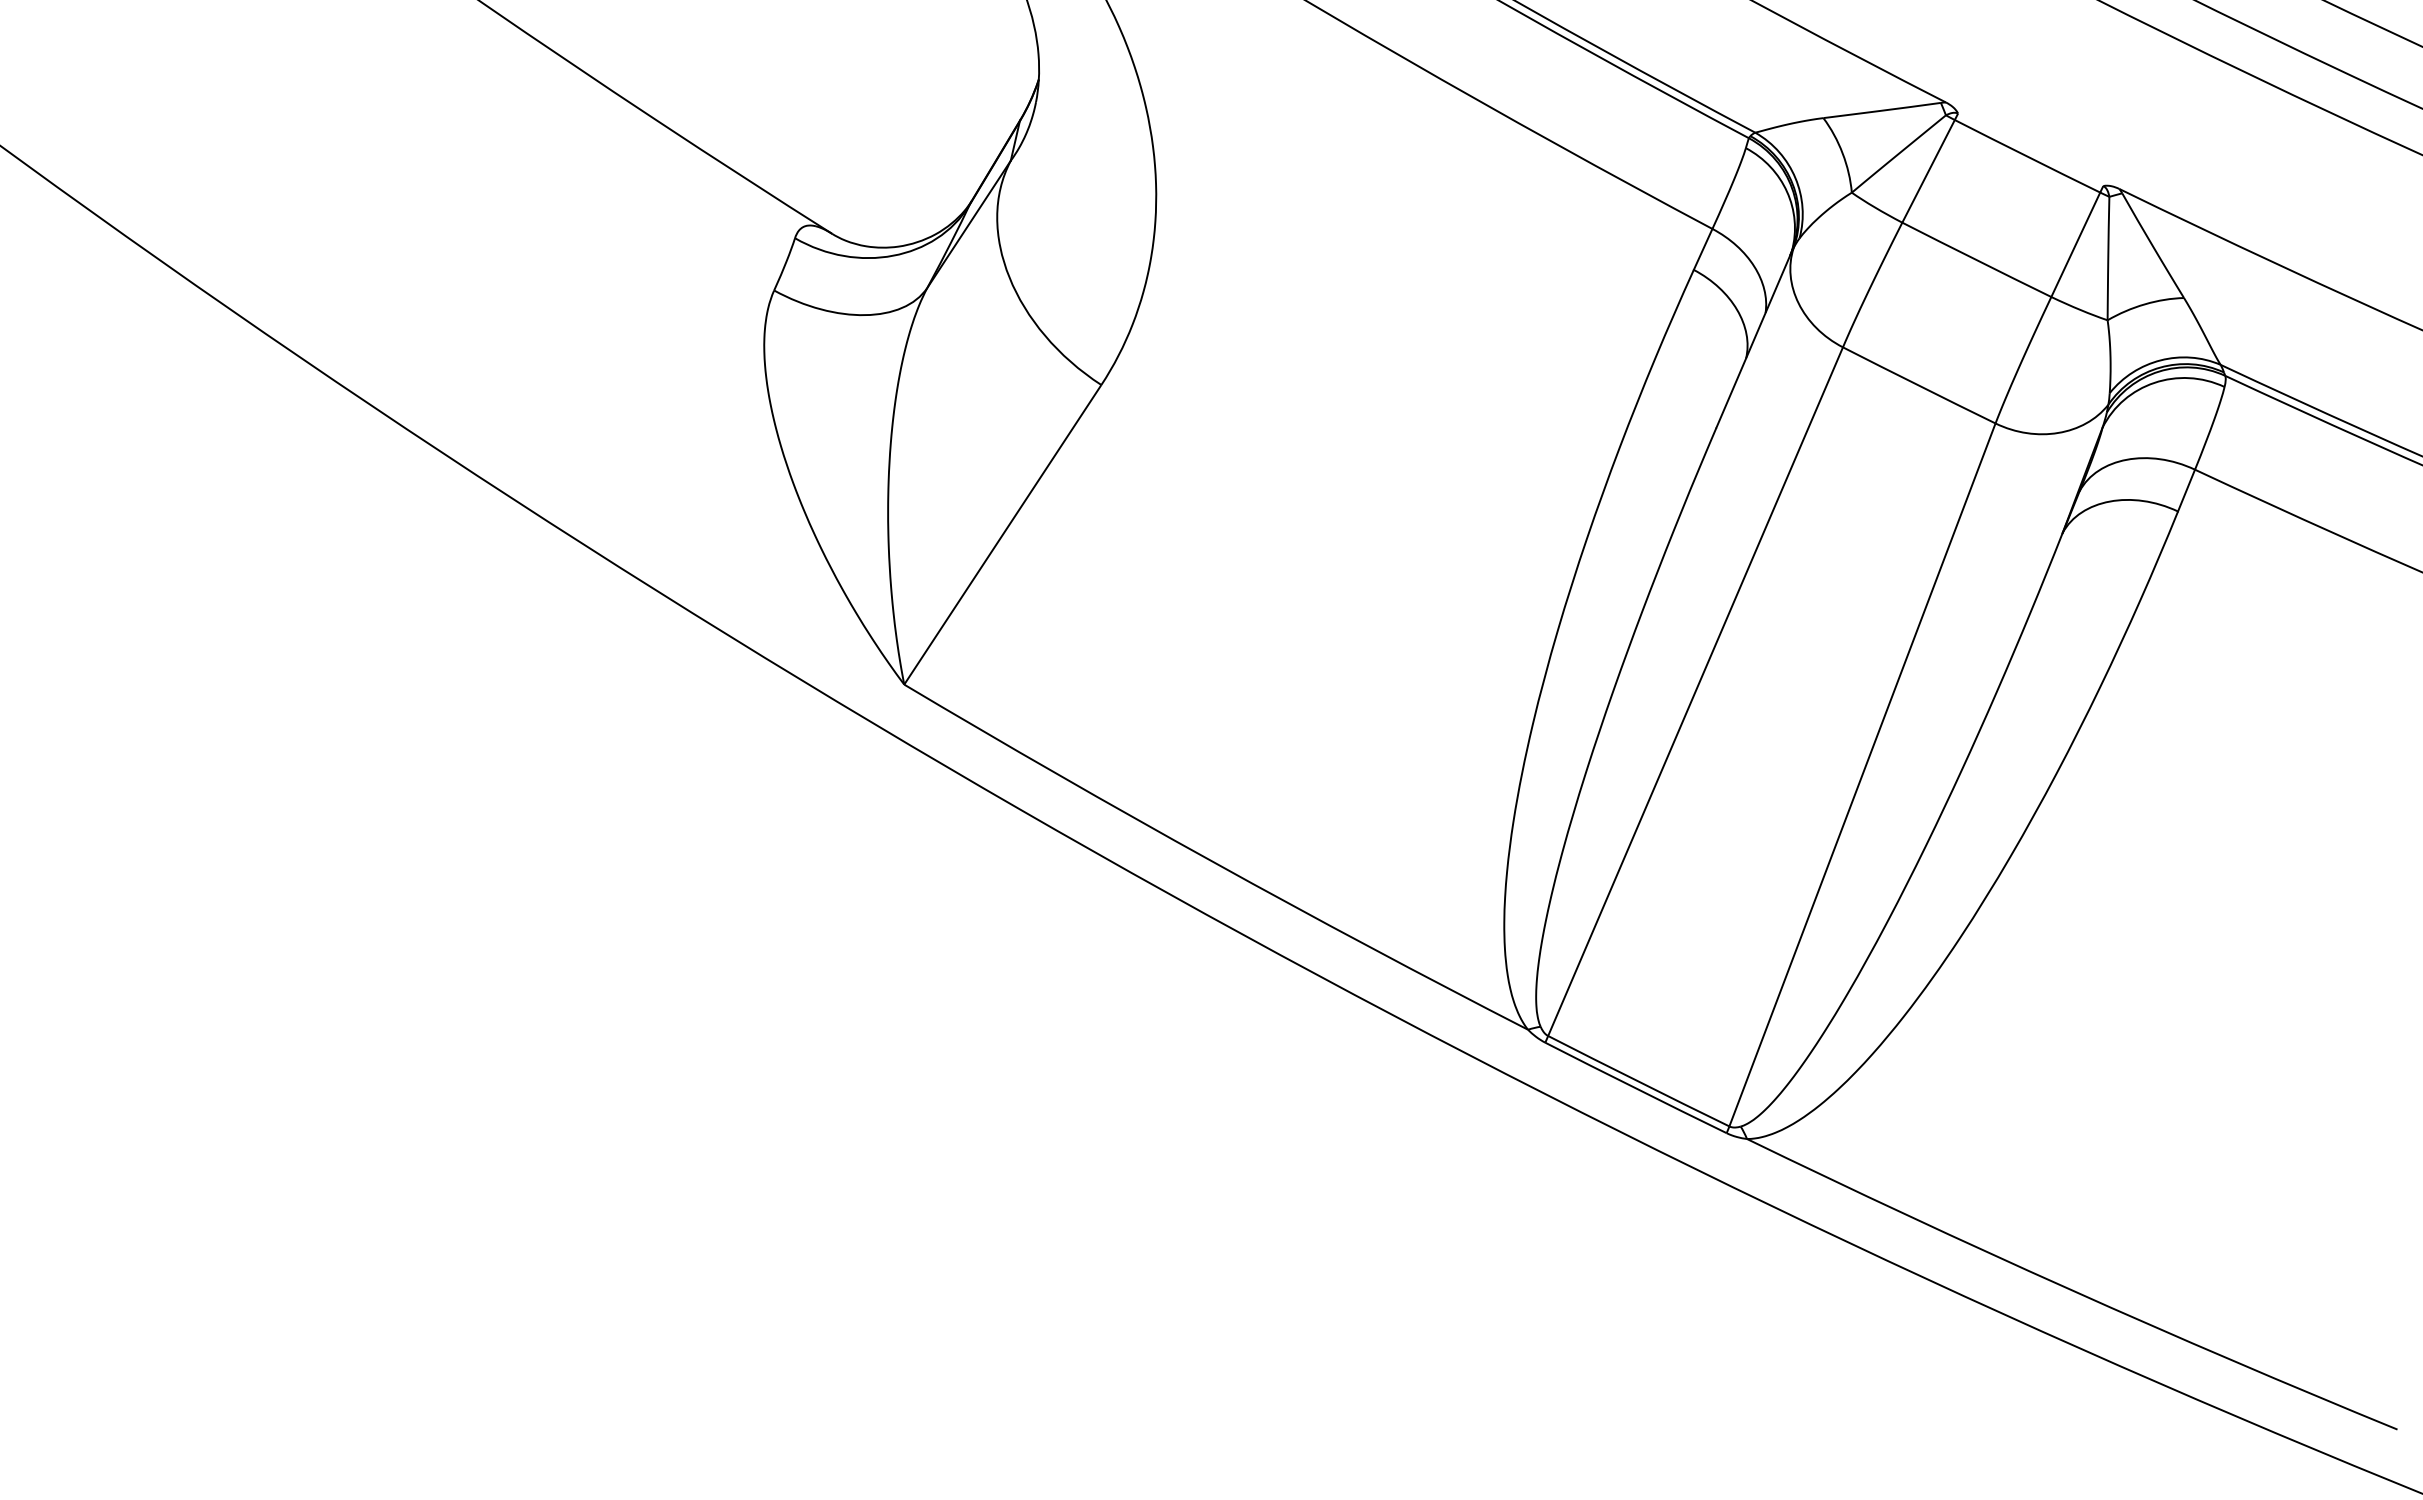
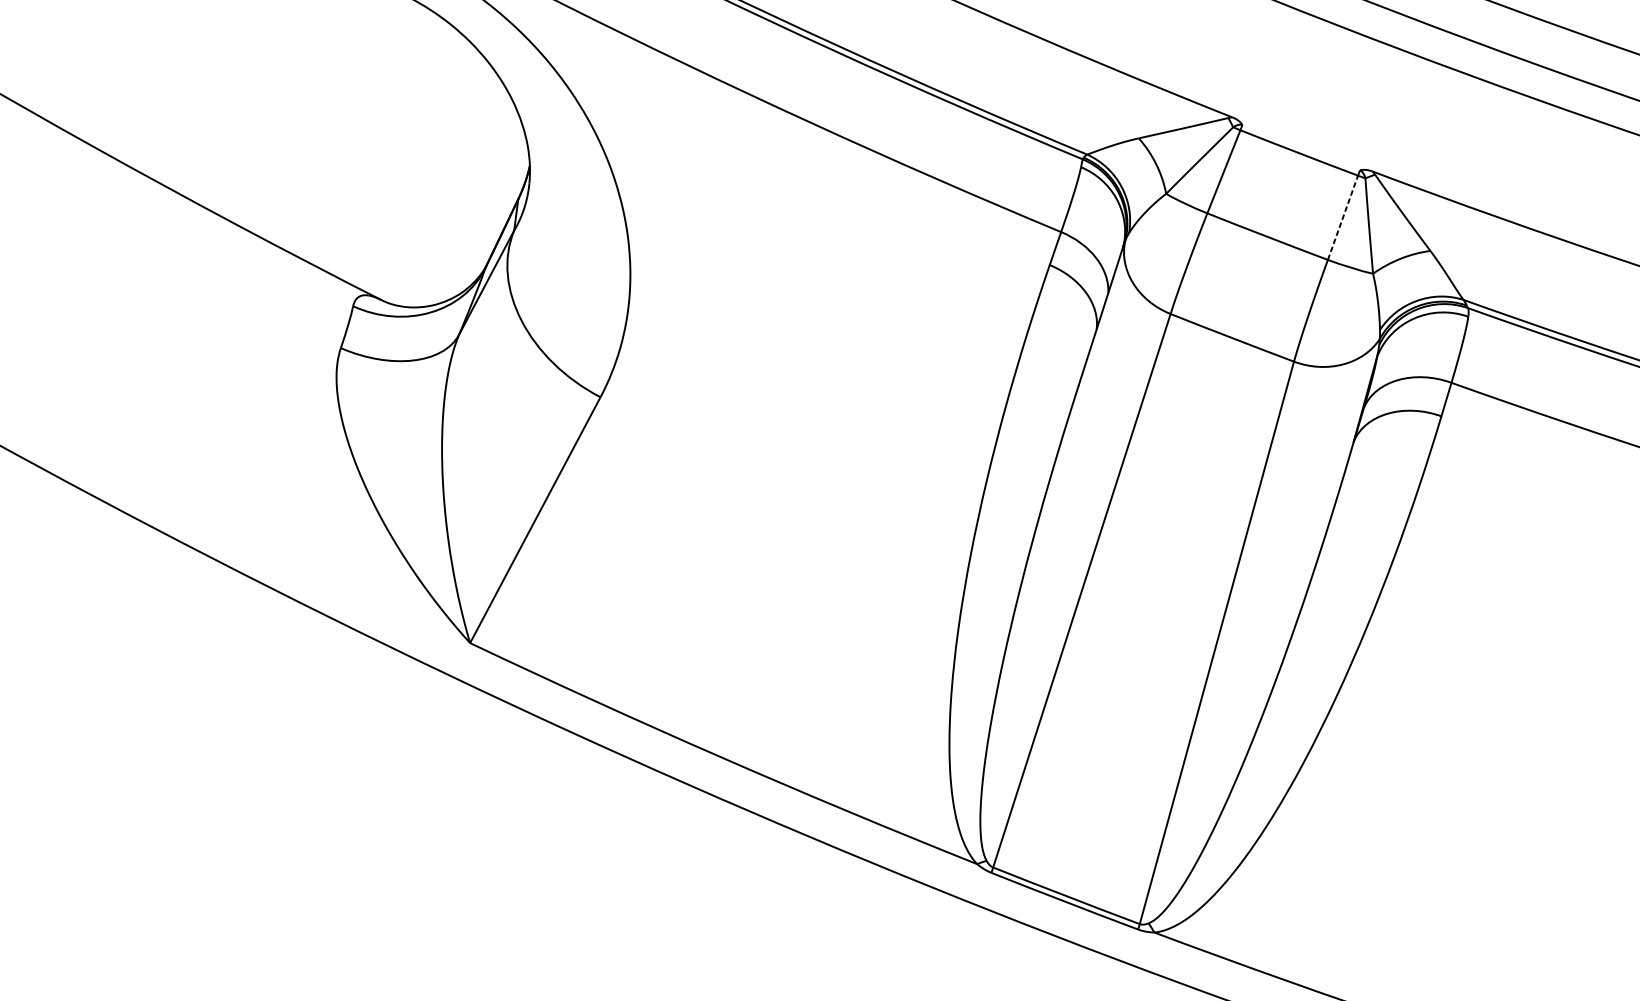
line: (2075, 244) -> (1342, 217), solid -> dashed

